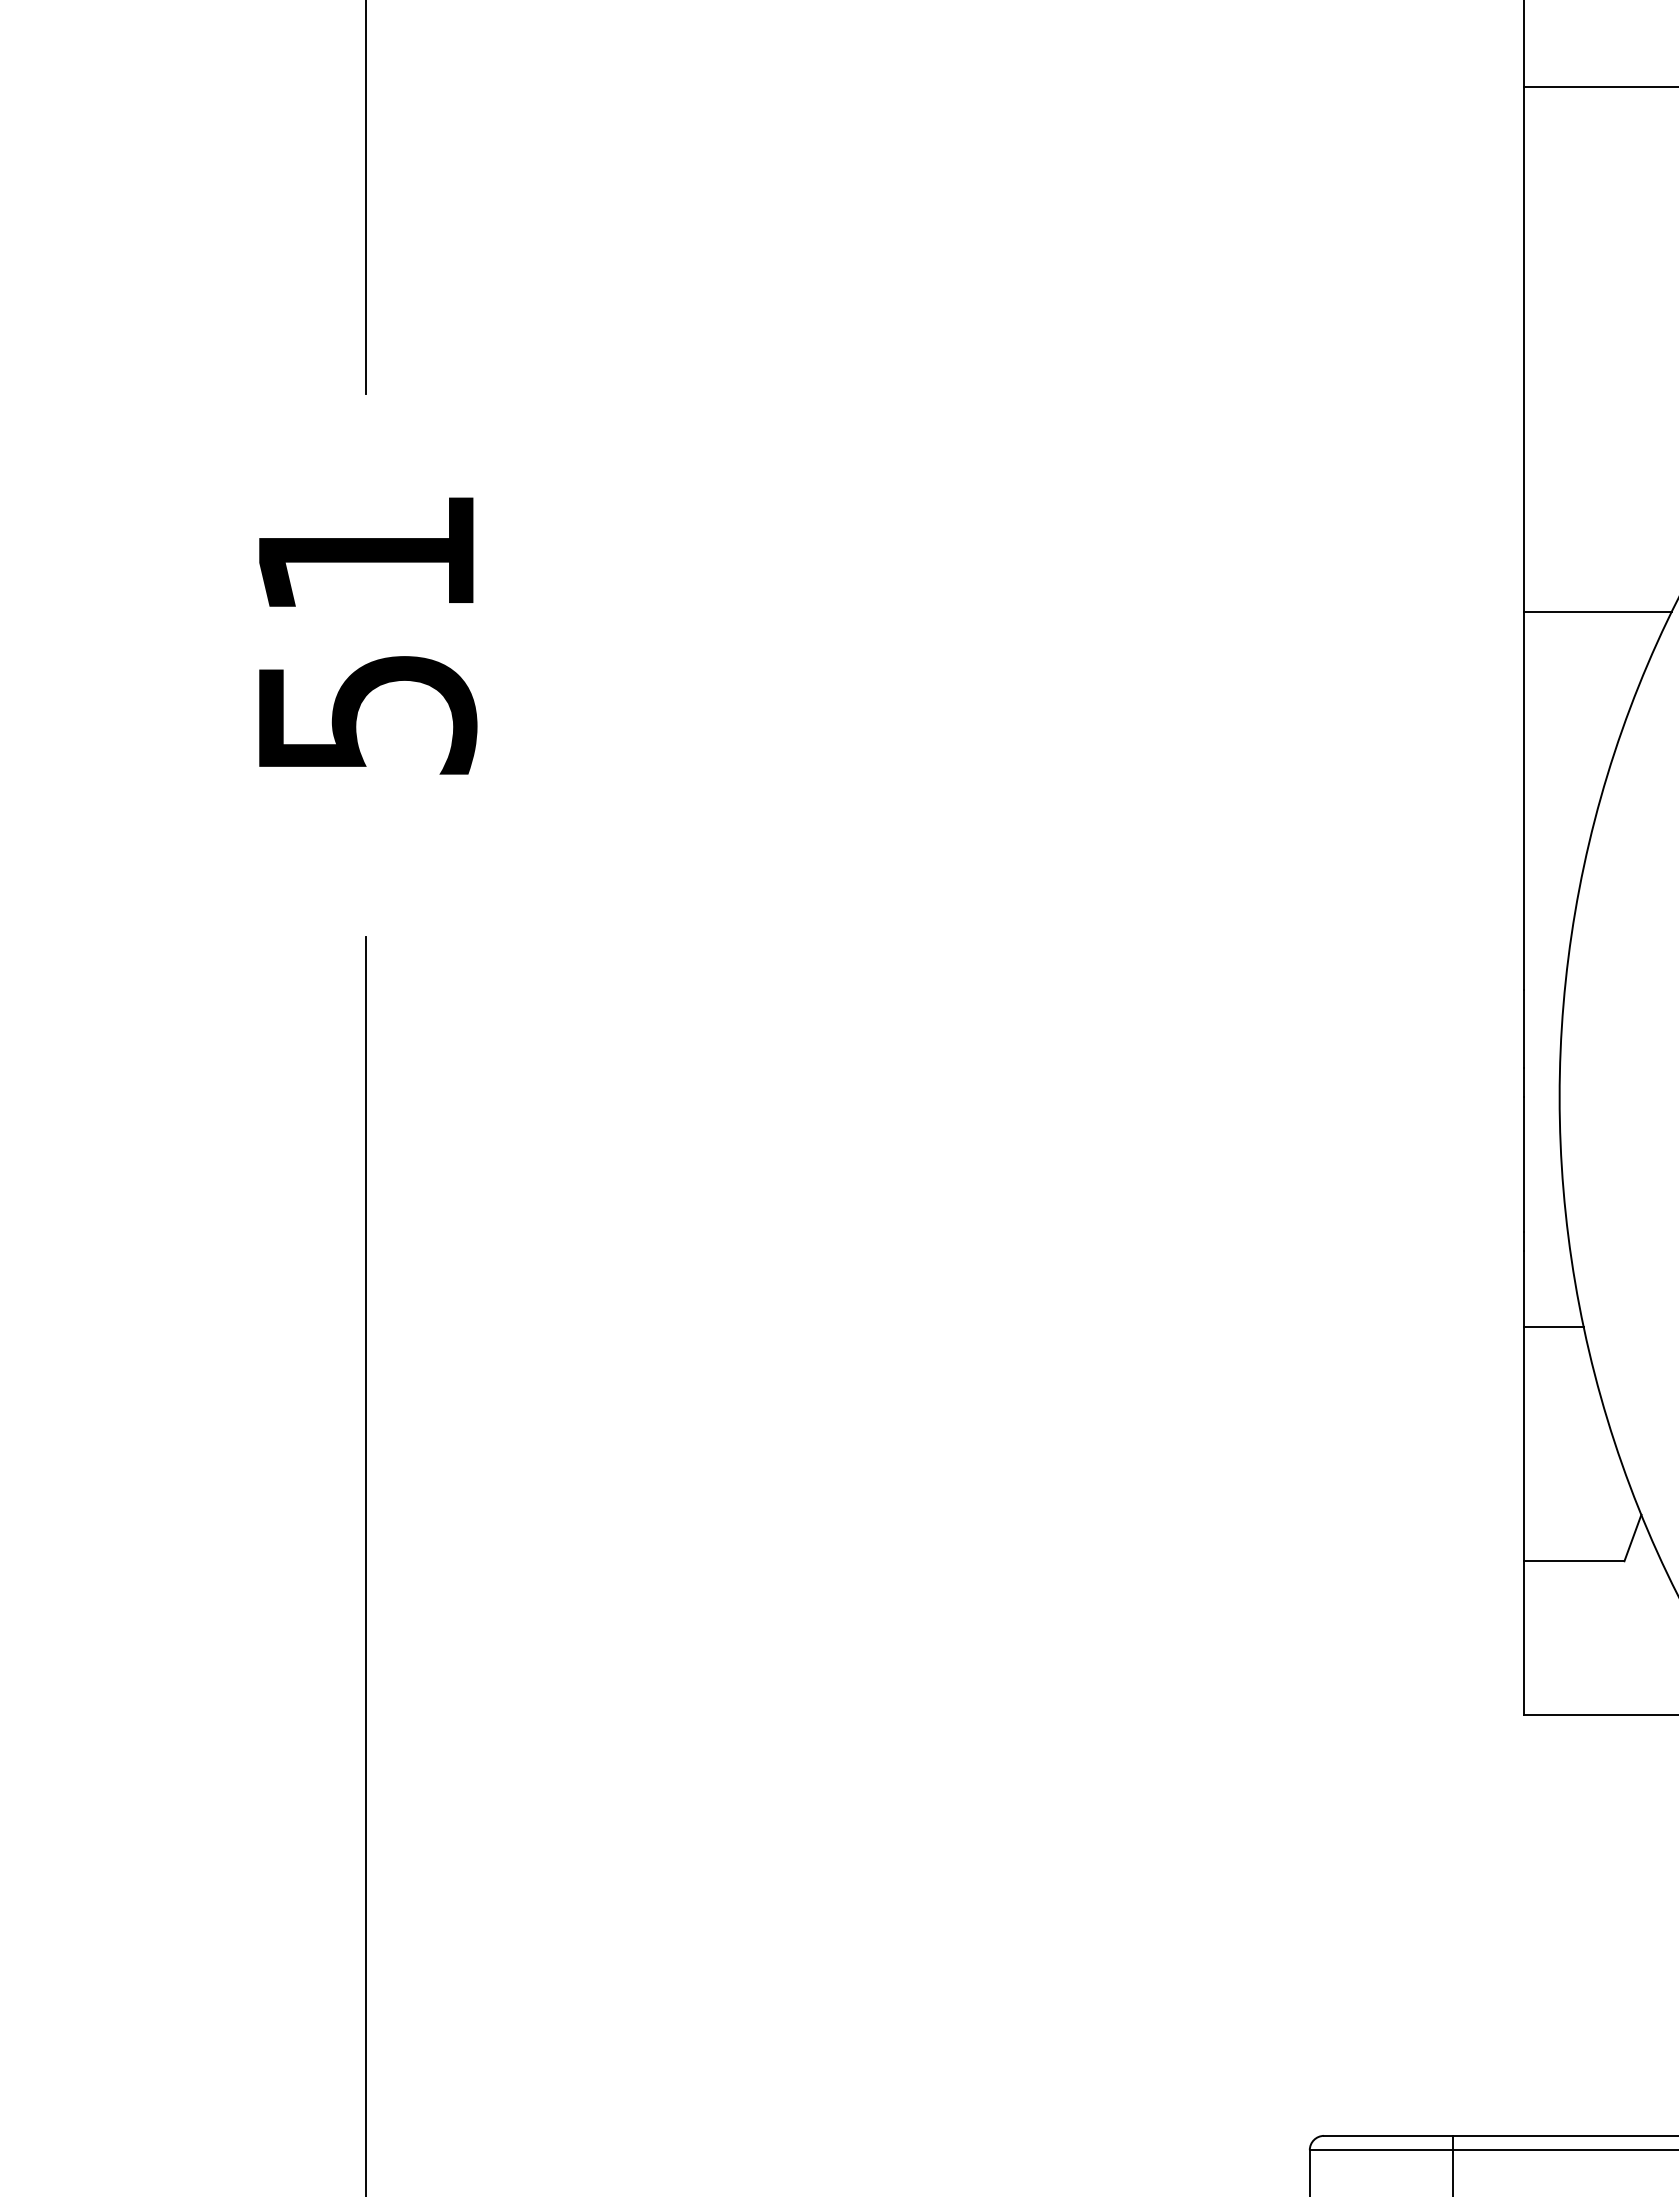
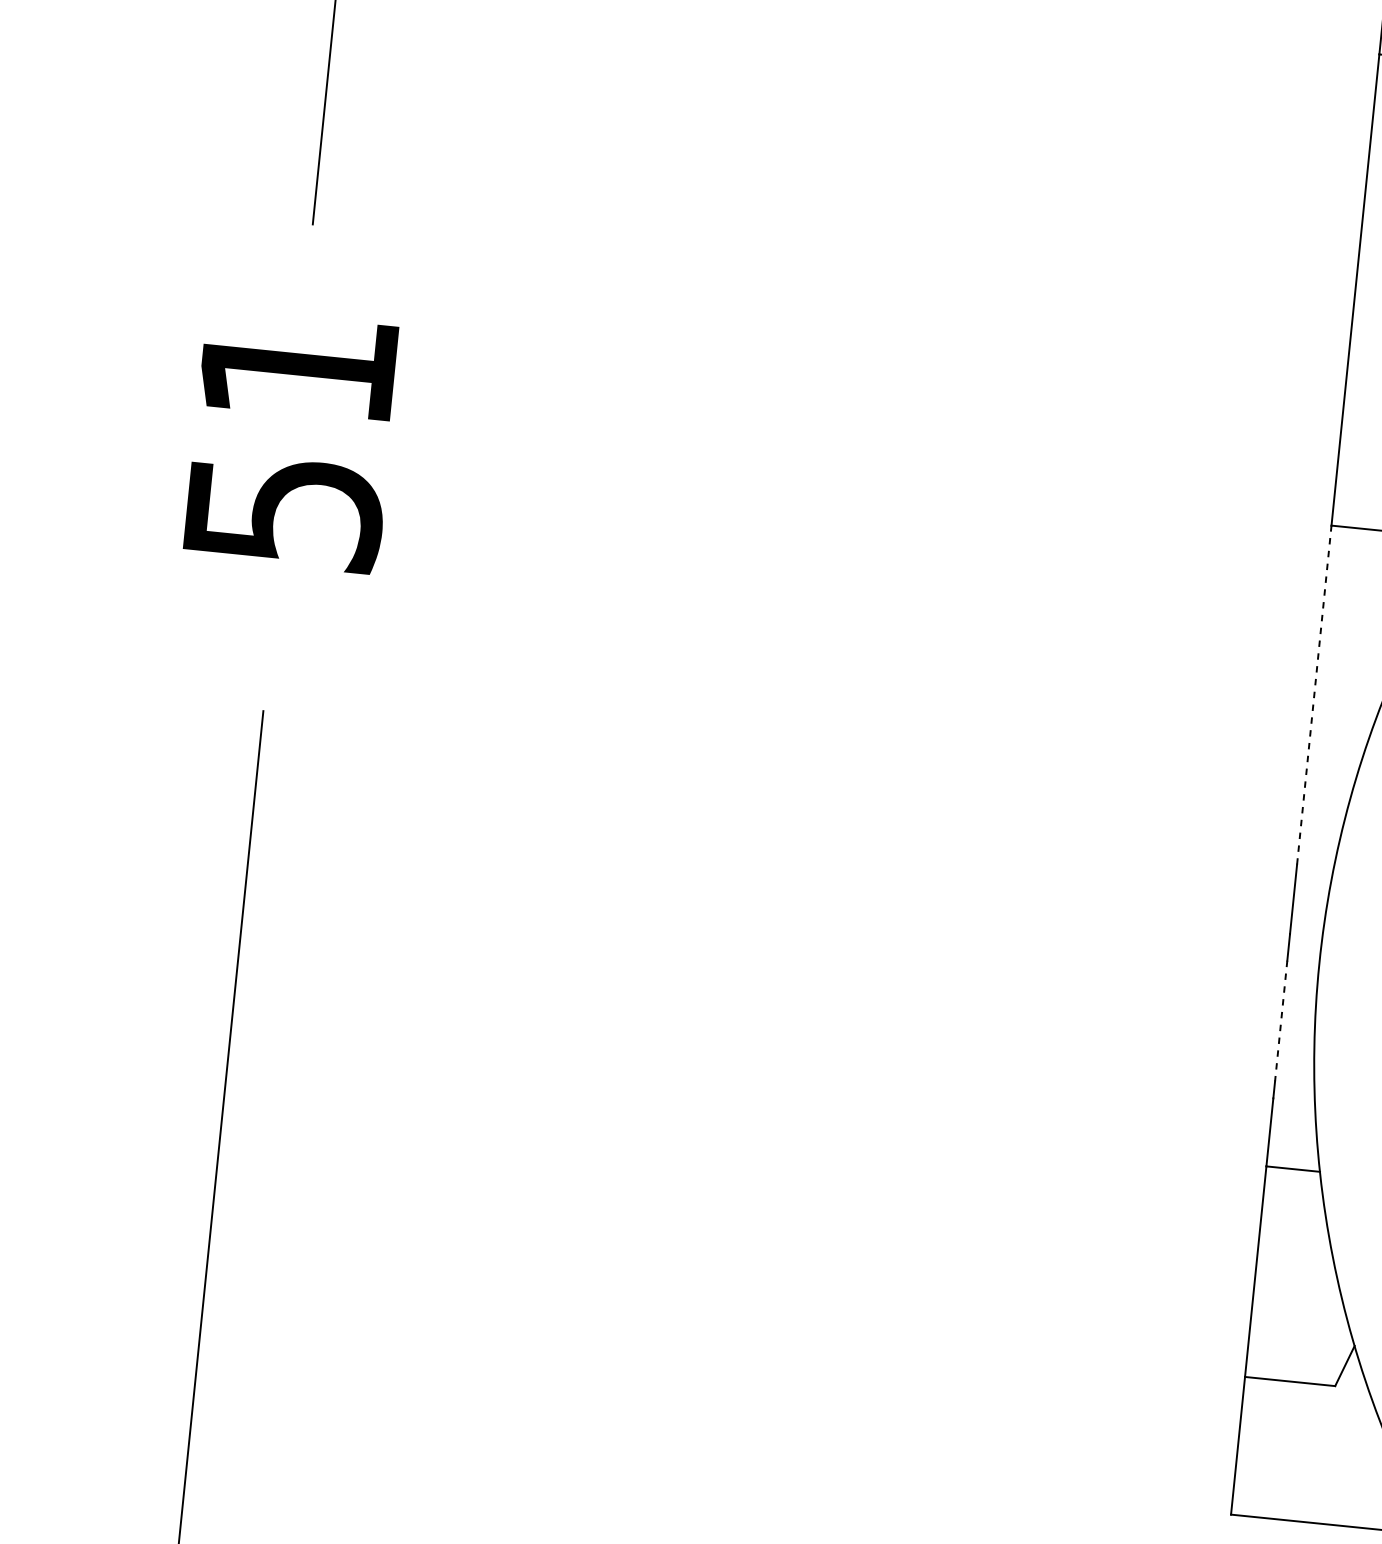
line: (1523, 801) -> (1313, 695), solid -> dashed
line: (1523, 1165) -> (1280, 1021), solid -> dashed

